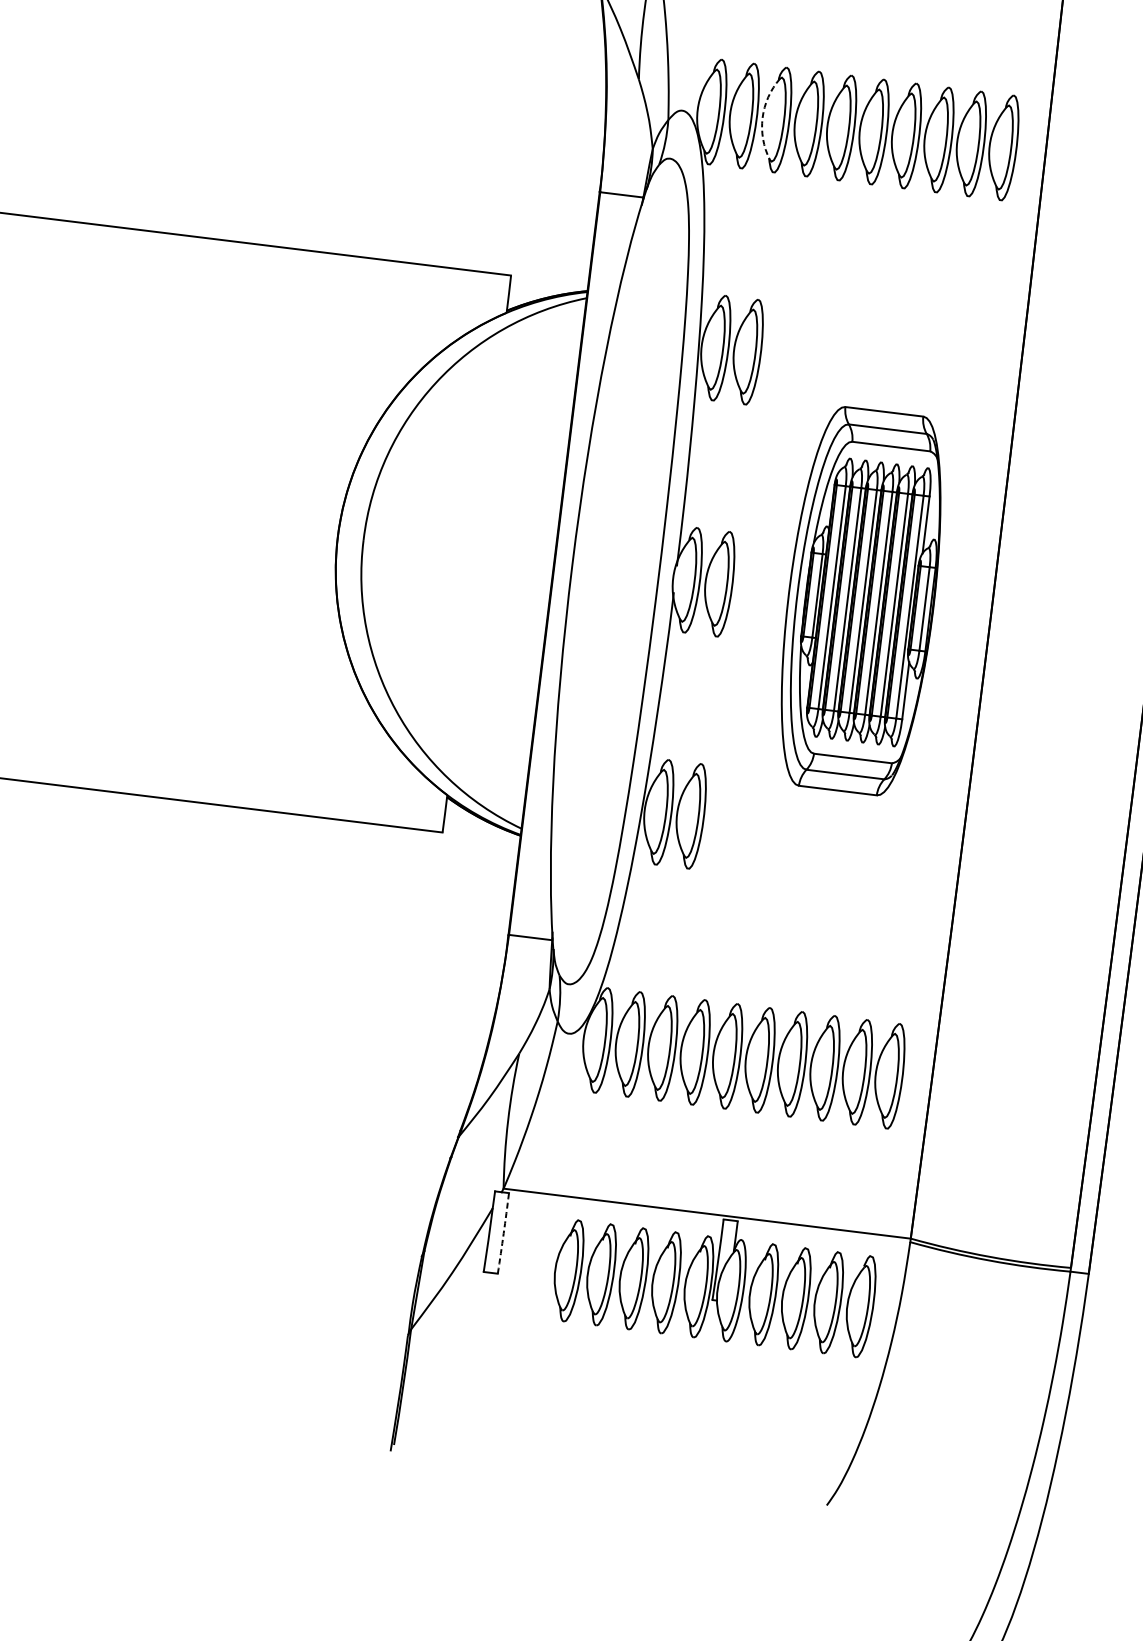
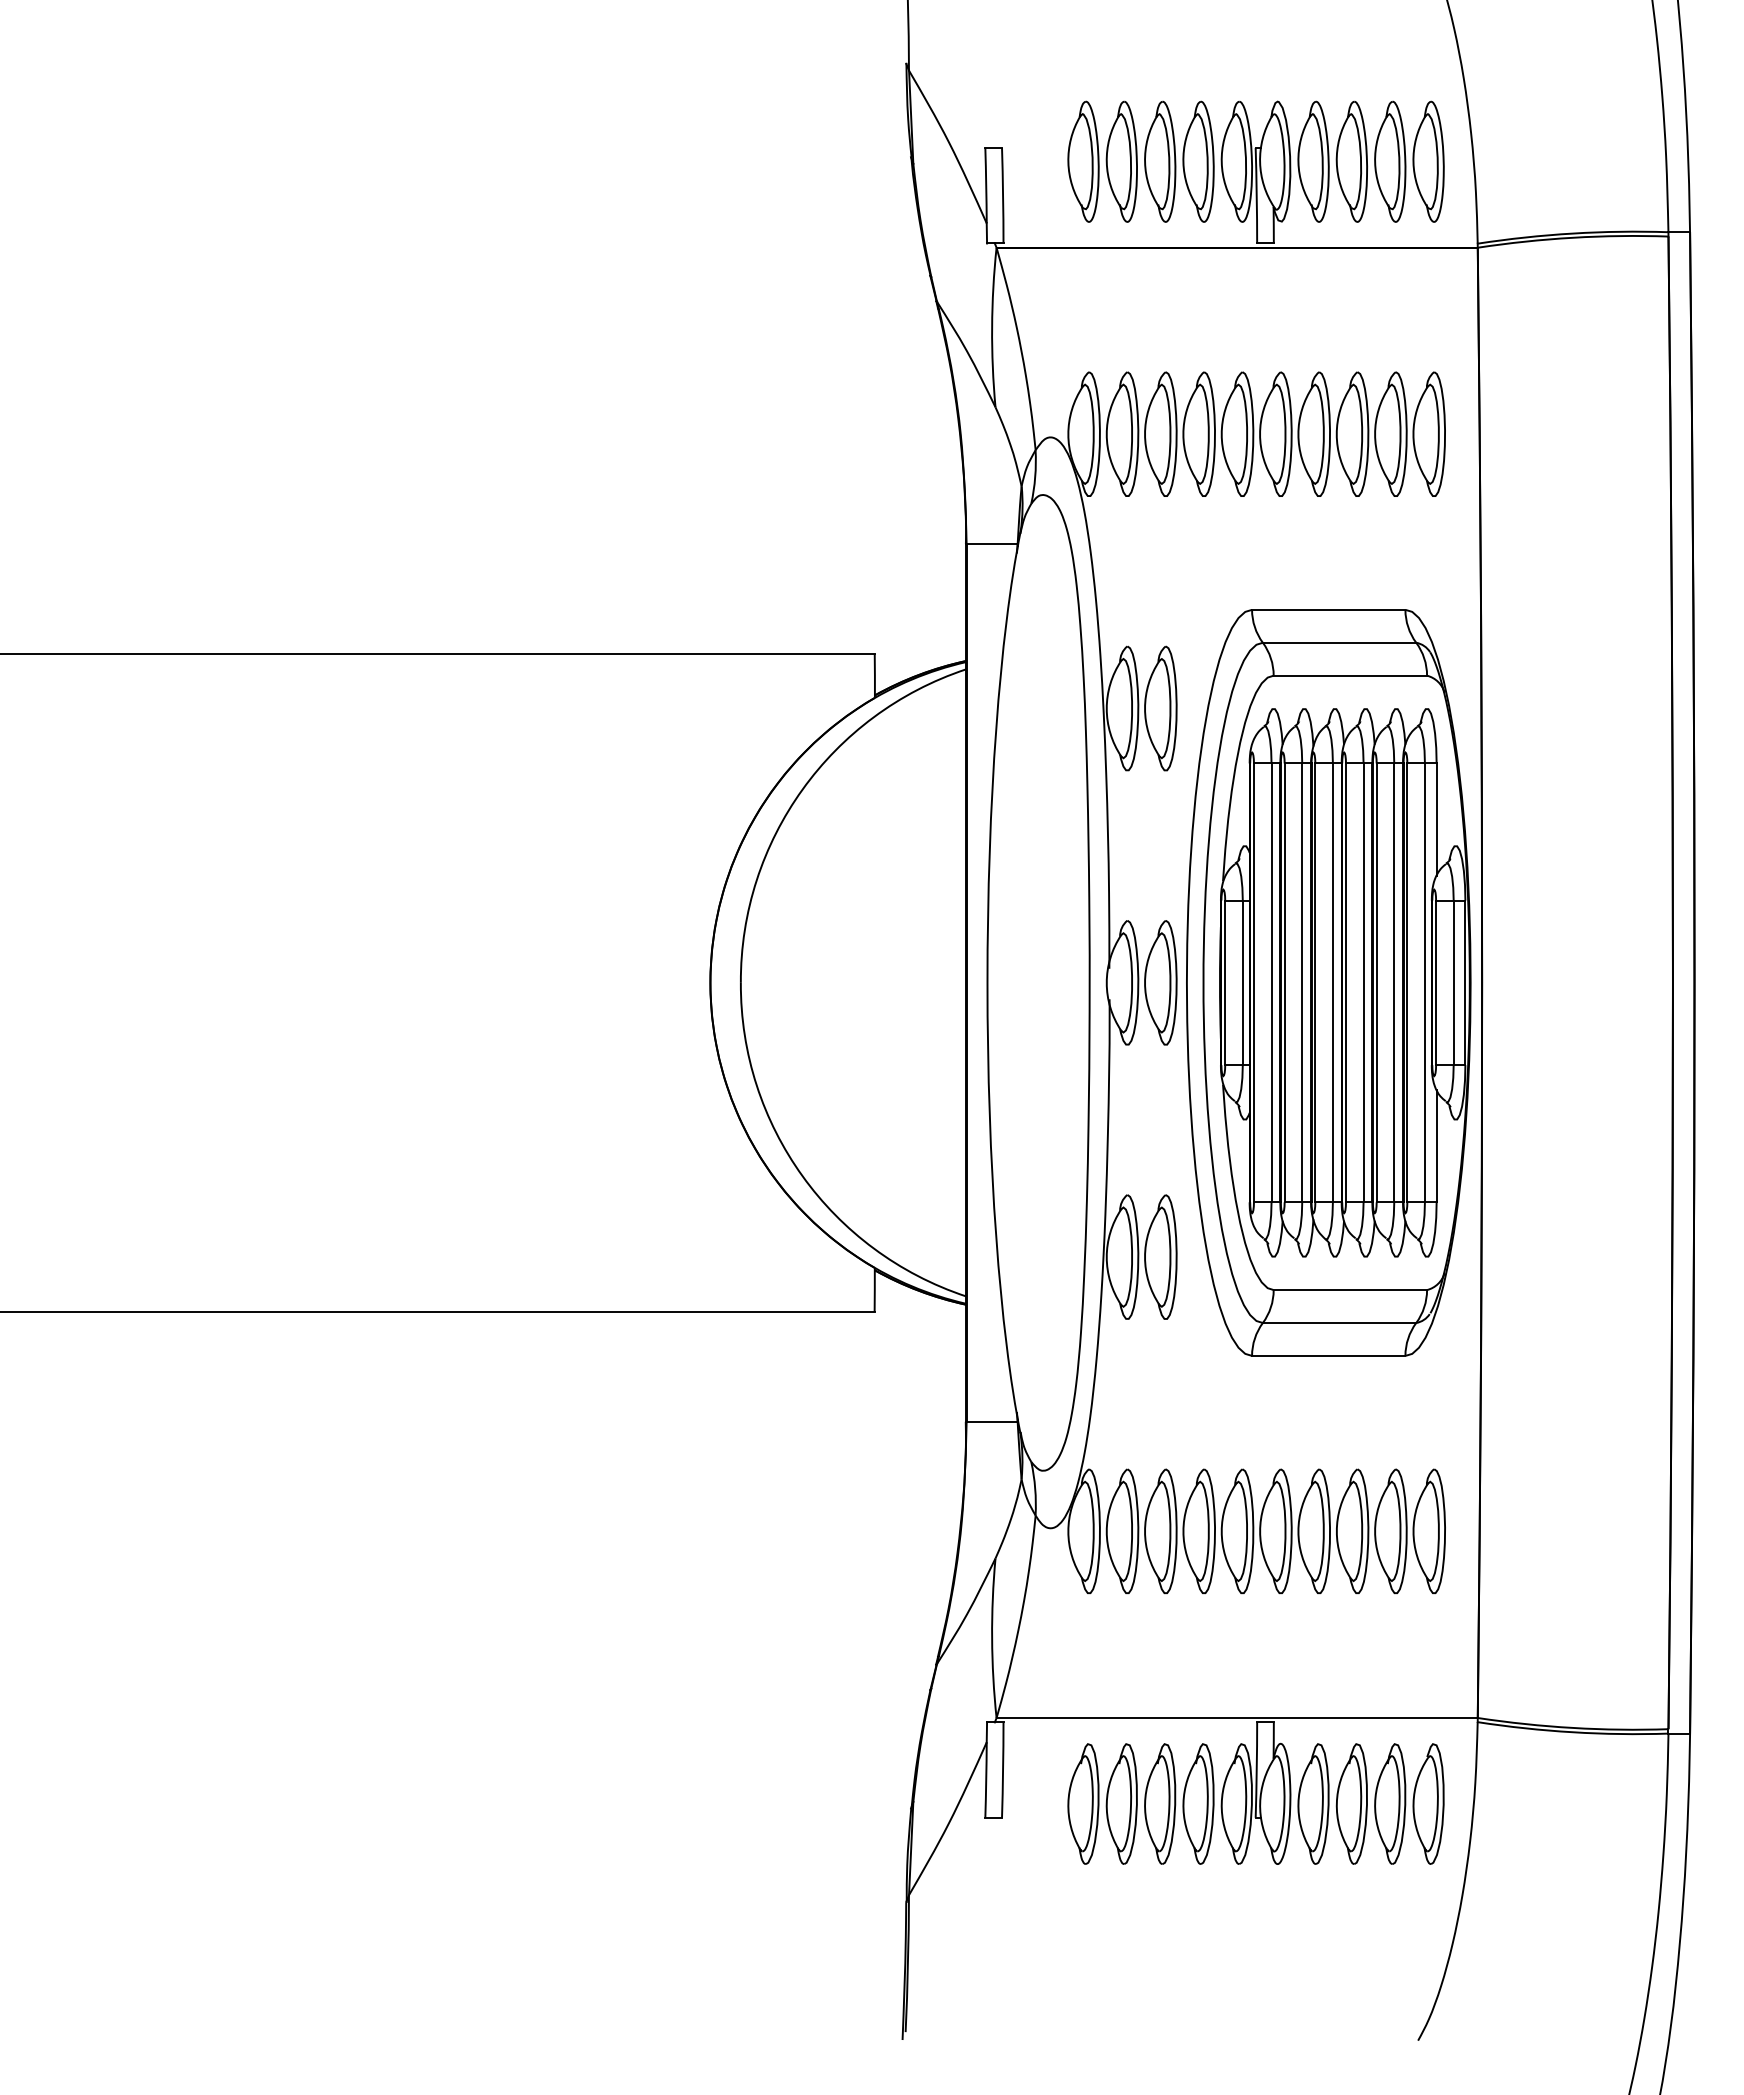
arc: (762, 118) -> (1145, 434), dashed -> solid
part: (860, 600) -> (1328, 982), size x1.67
arc: (504, 1233) -> (1003, 1770), dashed -> solid

